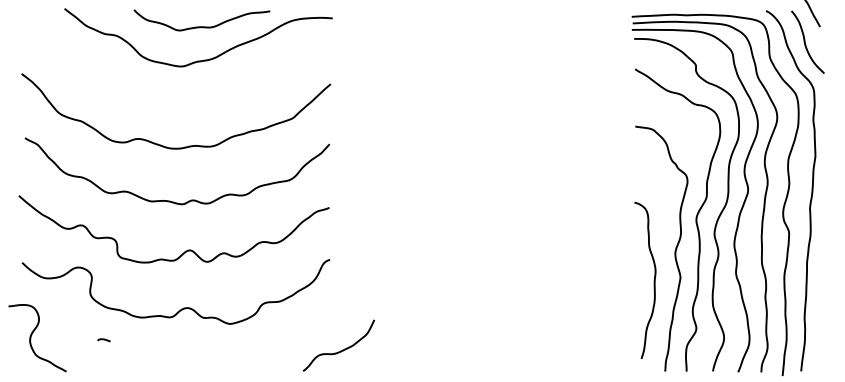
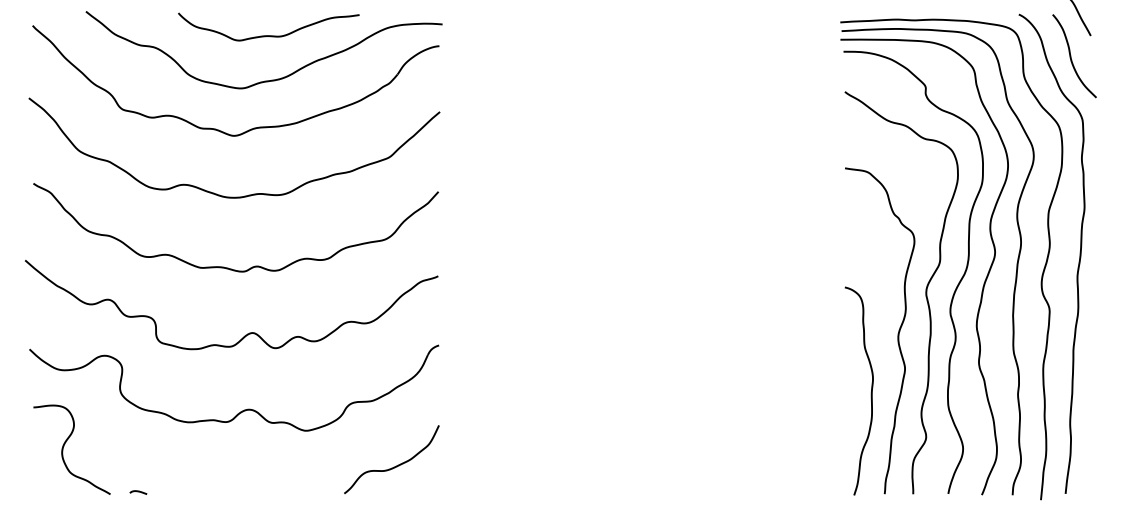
part: (189, 96) -> (251, 128), added
curve: (653, 281) -> (870, 392), moved
curve: (31, 335) -> (64, 446), moved
curve: (104, 340) -> (138, 492), moved
curve: (340, 350) -> (394, 466), moved

